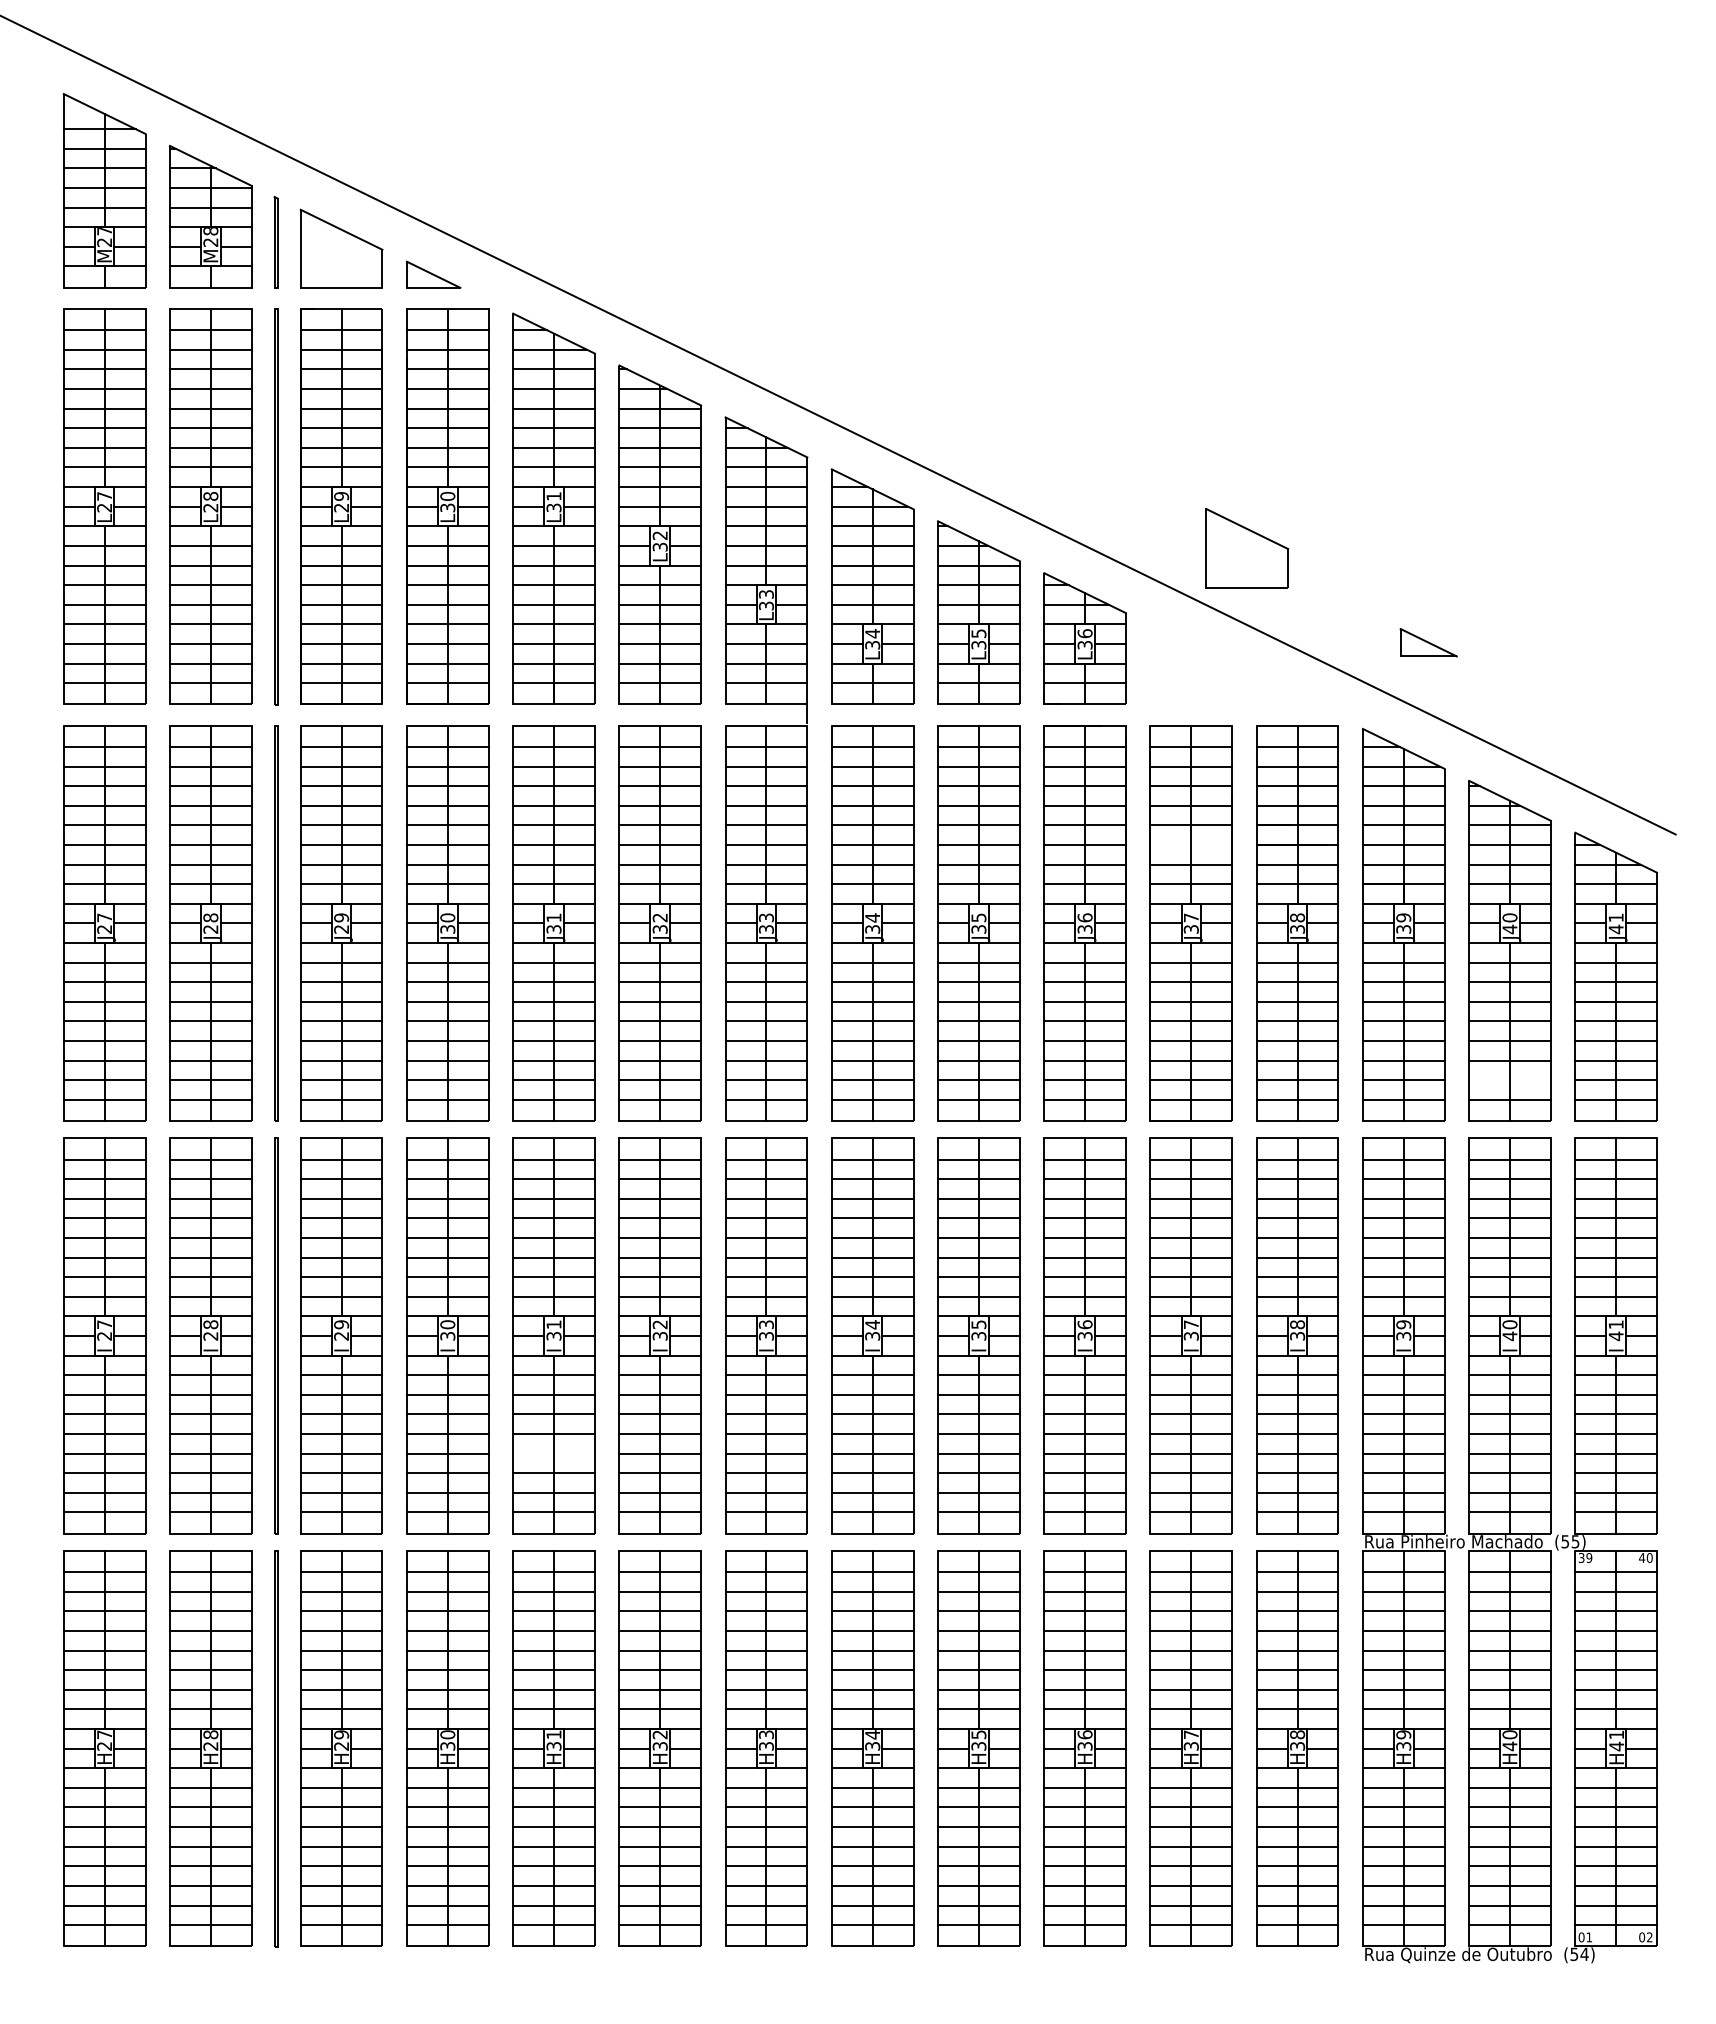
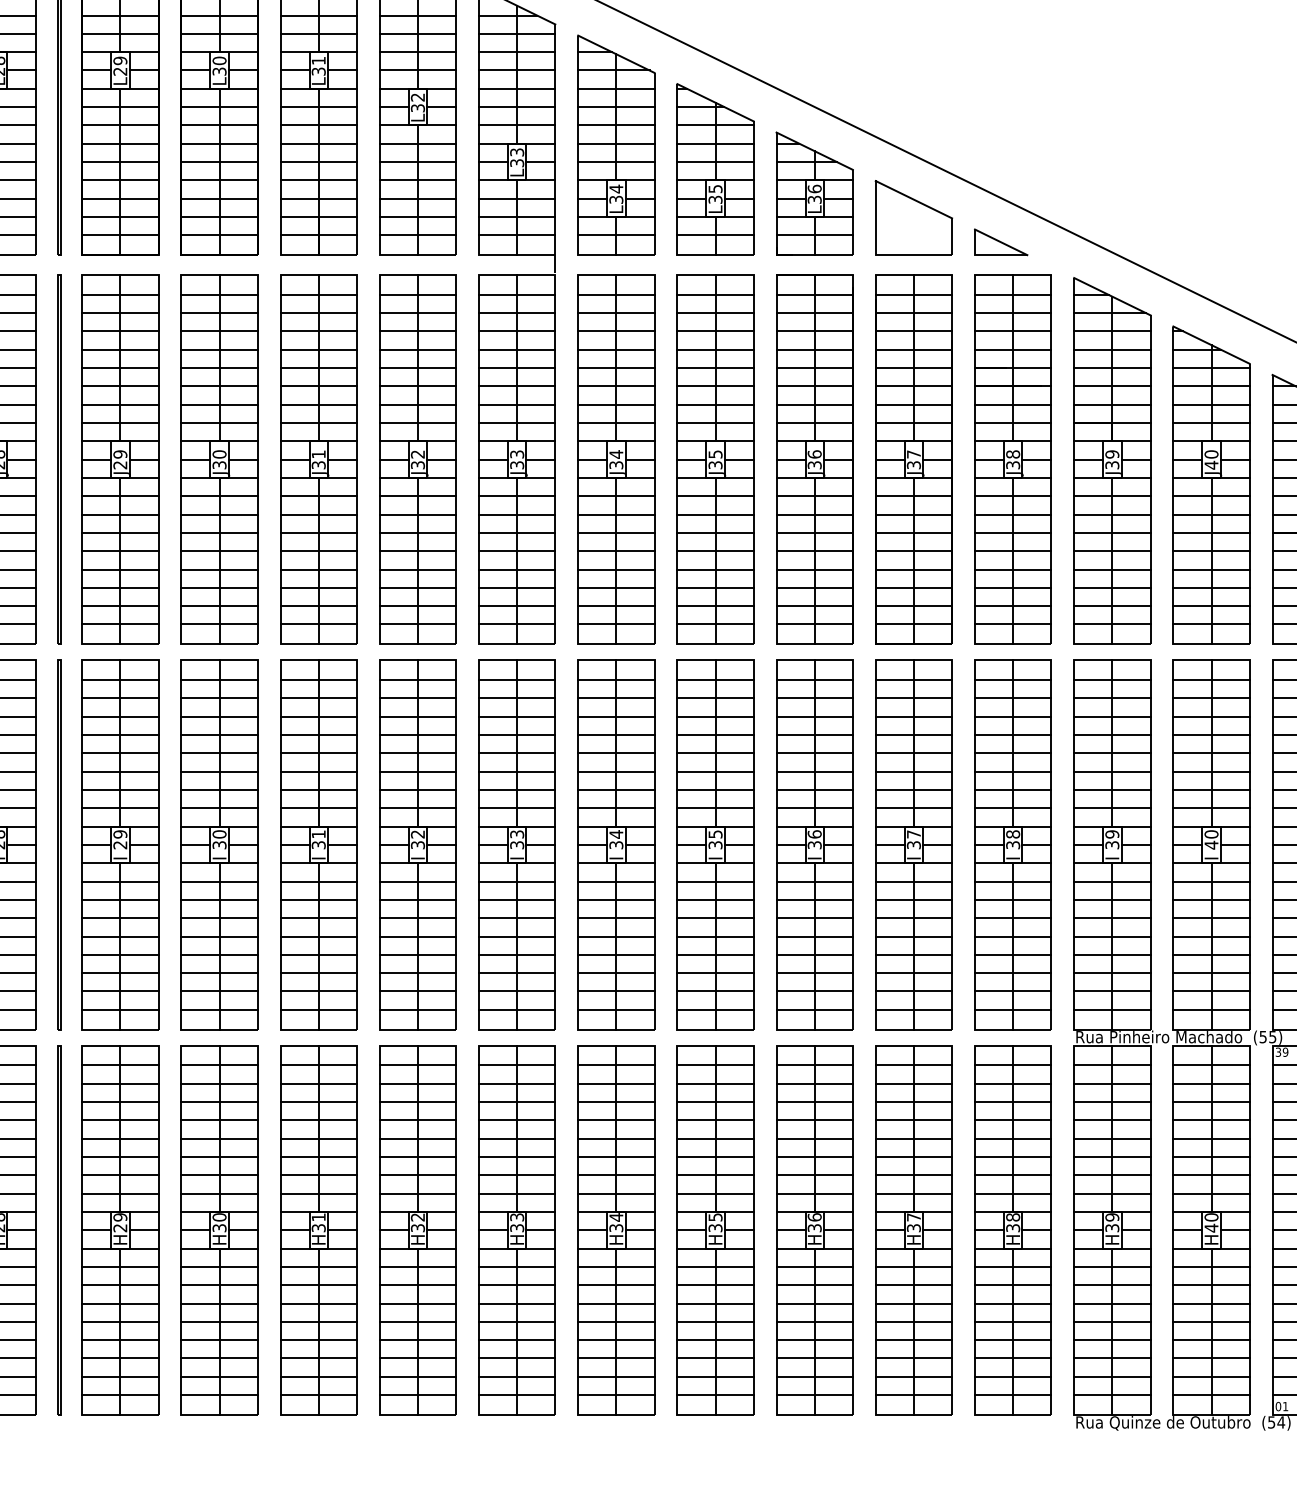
part: (1247, 548) -> (914, 217), moved
part: (1428, 642) -> (1000, 242), moved
line: (1191, 844) -> (914, 385), added
line: (1509, 1080) -> (1211, 606), added
line: (553, 1453) -> (318, 954), added

